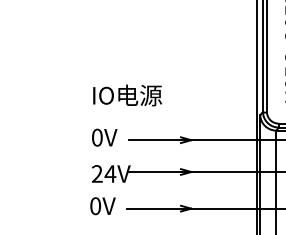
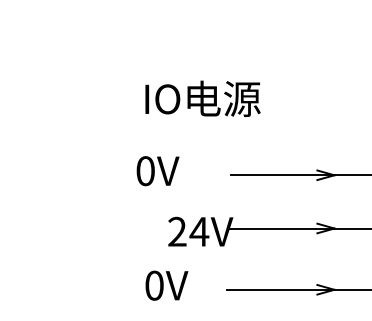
text: (127, 95) -> (202, 98), moved
text: (104, 137) -> (157, 170), moved
text: (102, 206) -> (166, 286), moved

